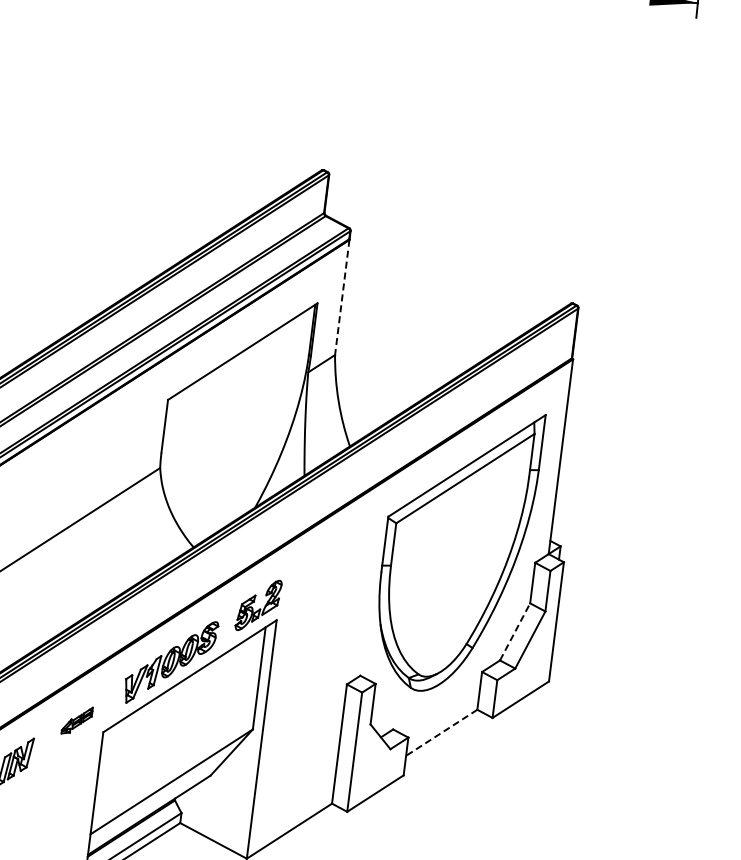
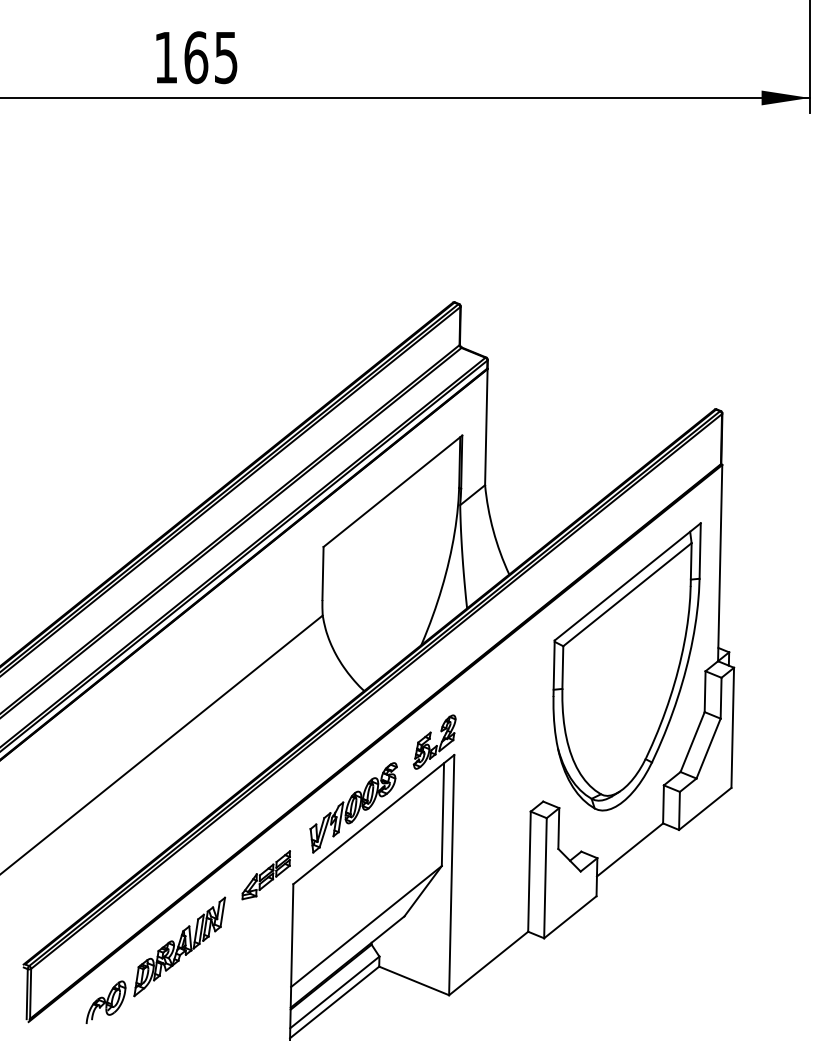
line: (342, 297) -> (486, 427), dashed -> solid
line: (515, 631) -> (692, 741), dashed -> solid
part: (76, 720) -> (265, 875), size x1.67
line: (441, 733) -> (629, 850), dashed -> solid

